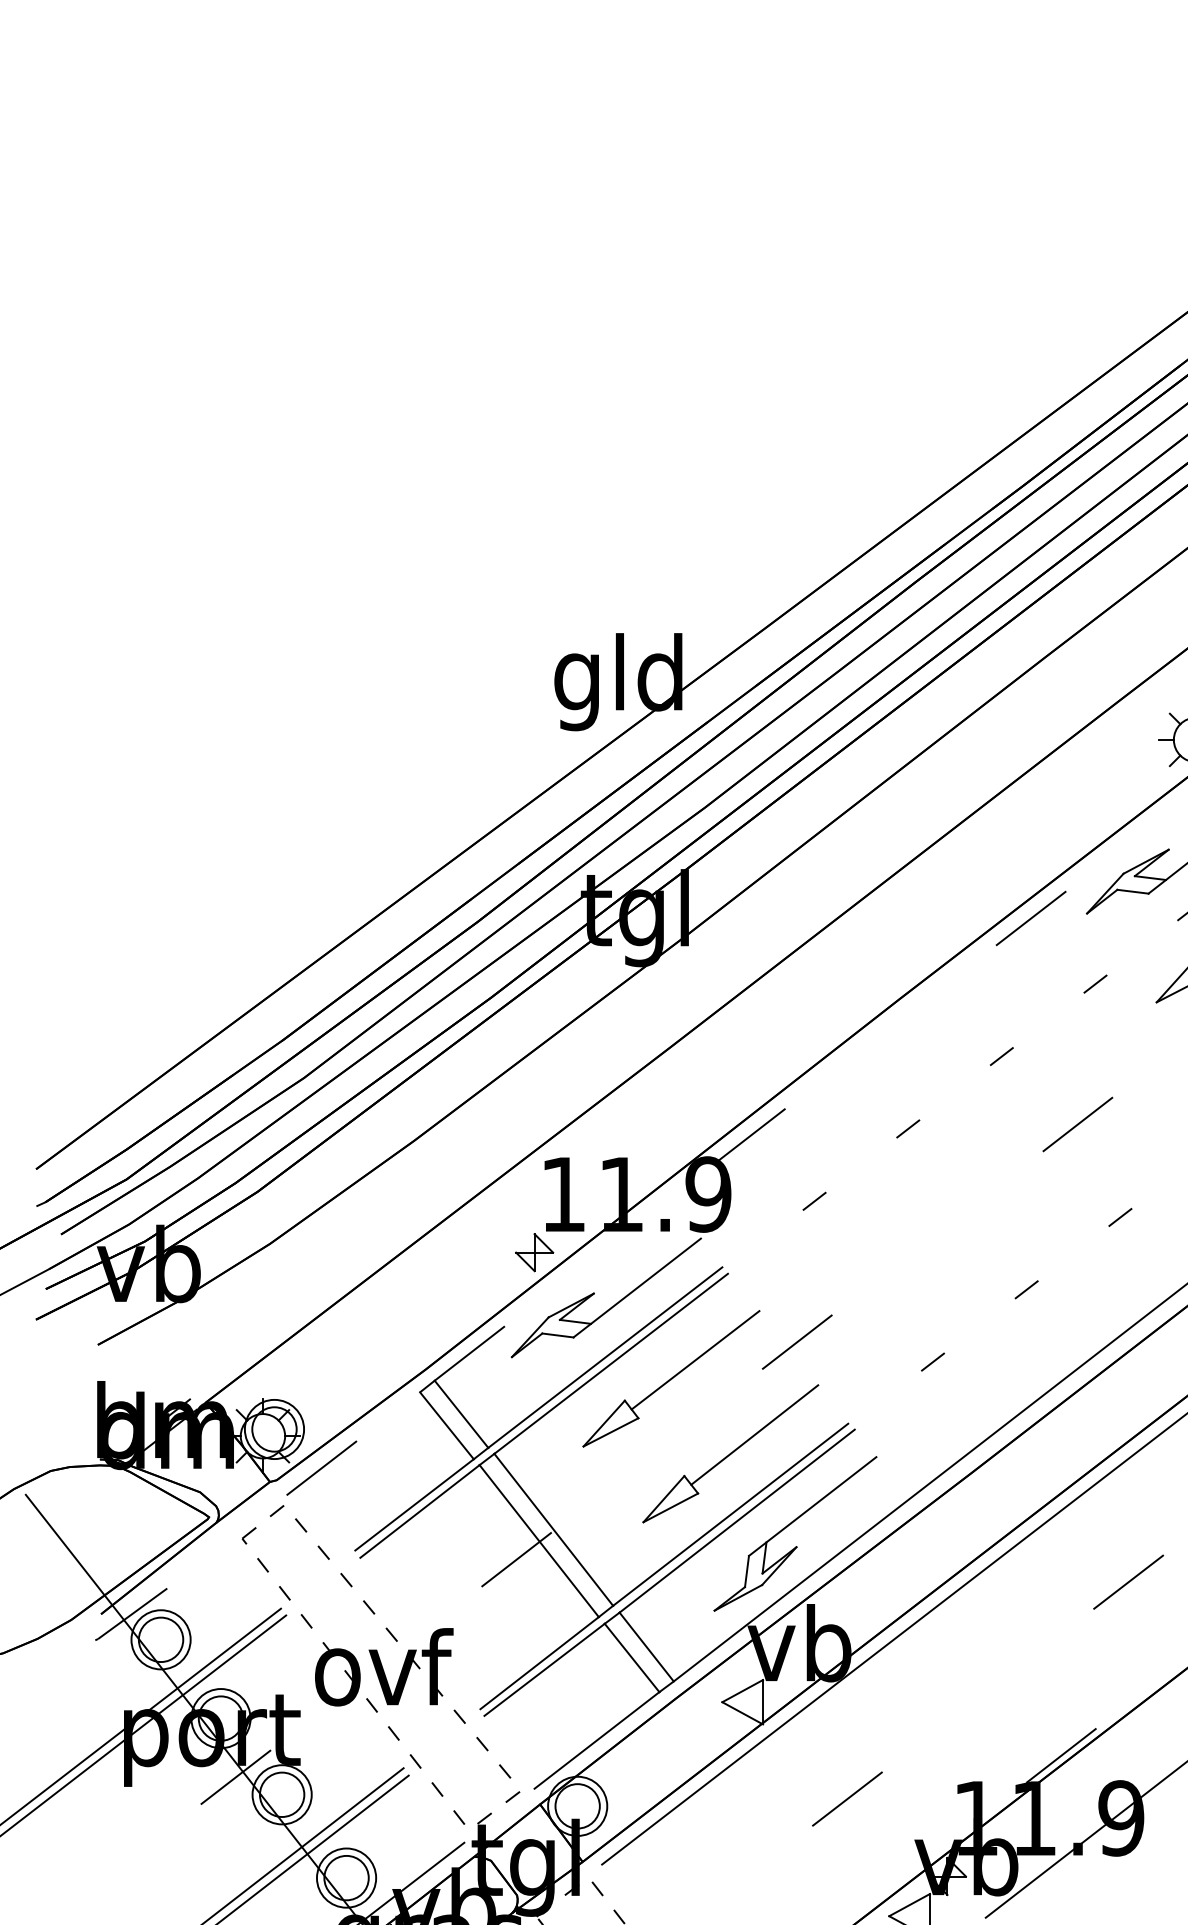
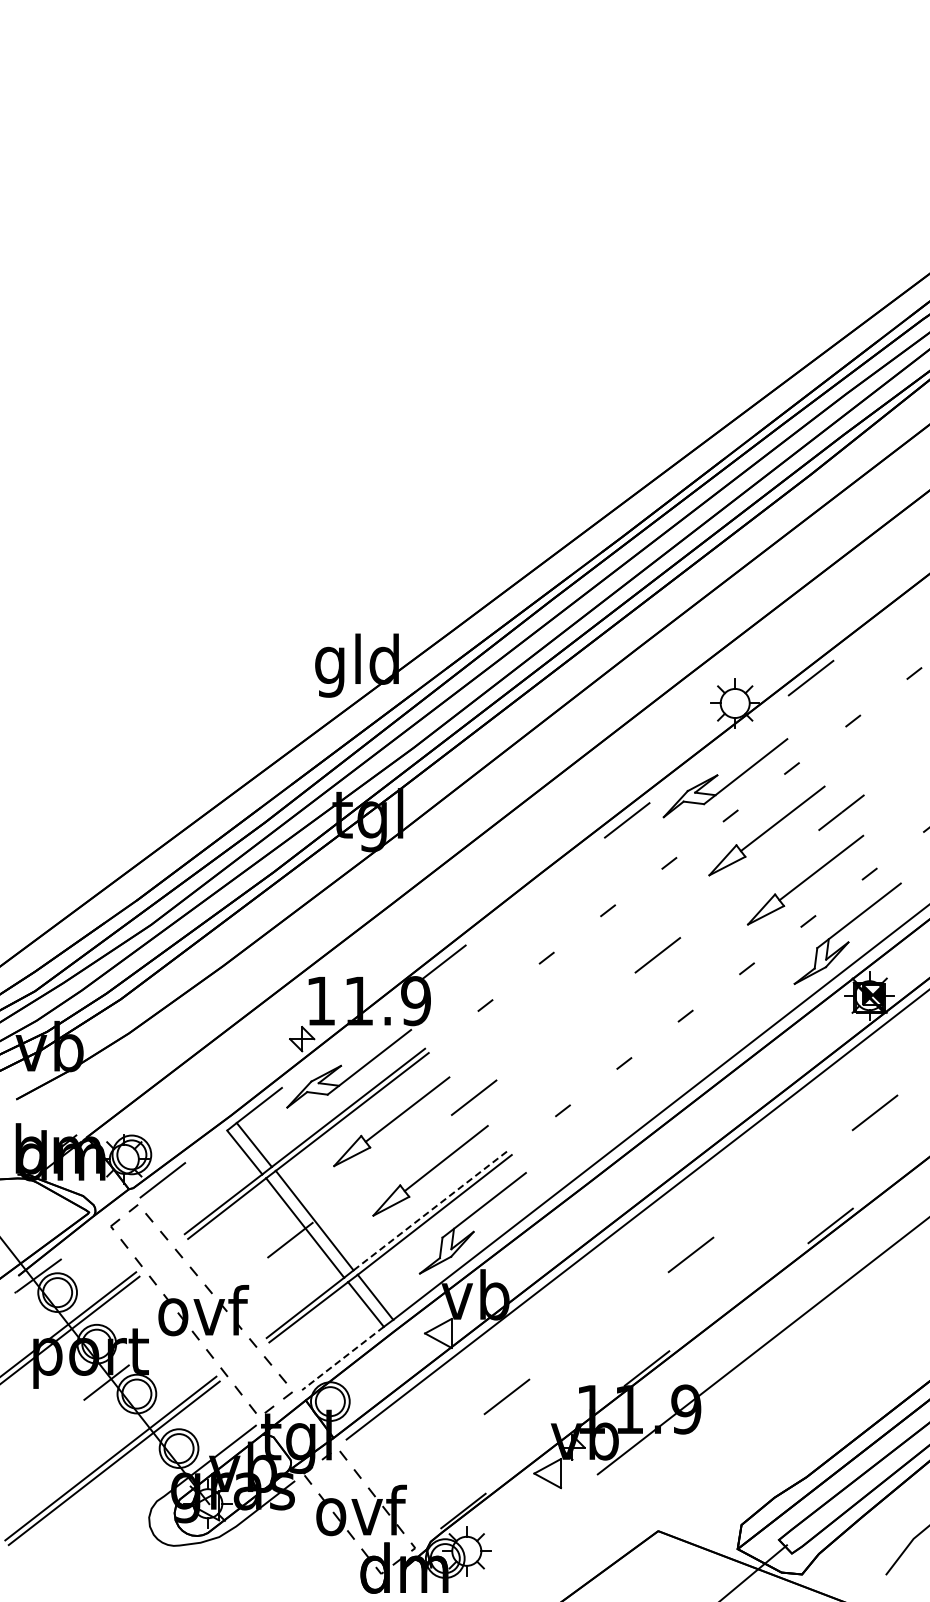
line: (730, 1514) -> (430, 1210), solid -> dashed
line: (597, 1740) -> (343, 1358), solid -> dashed

